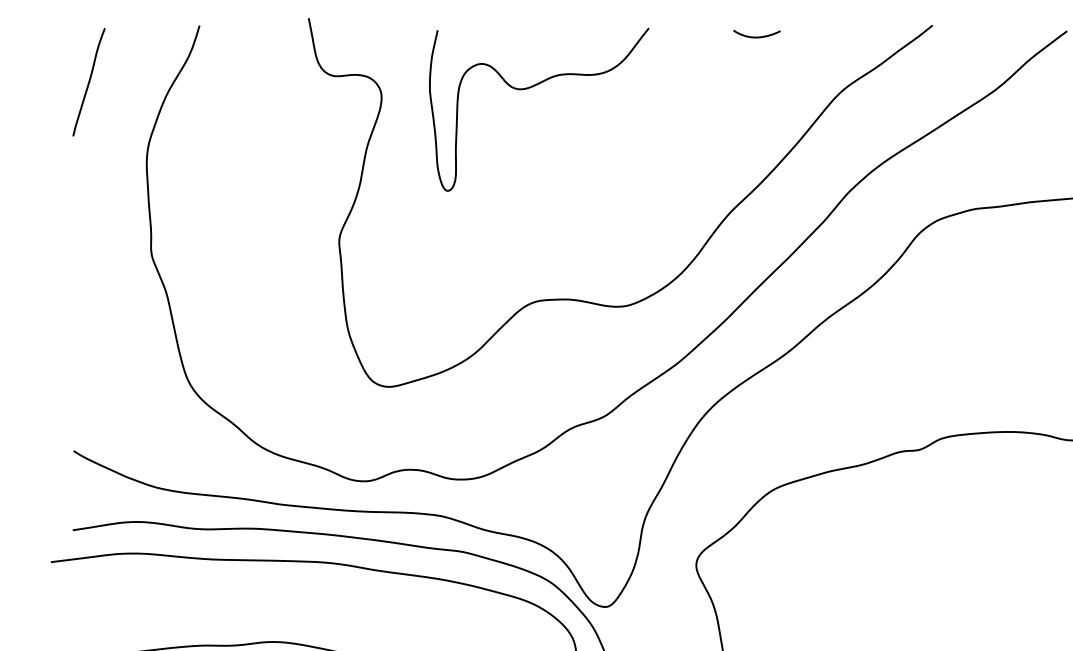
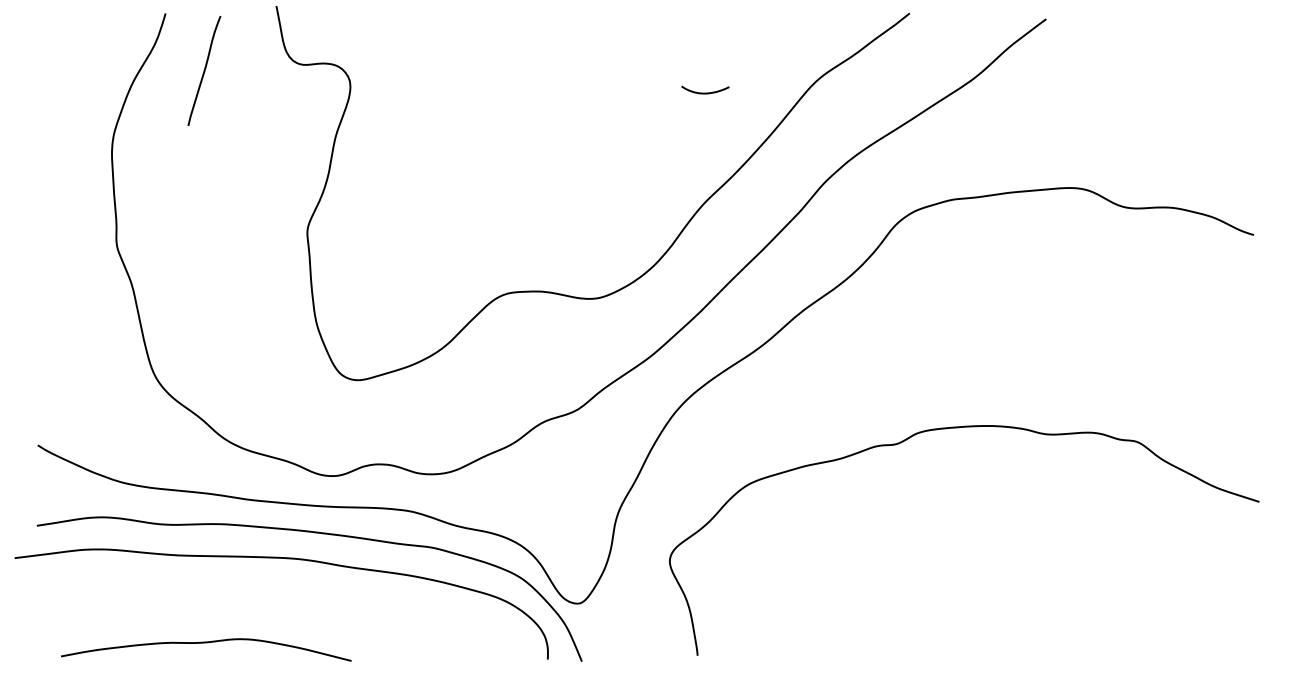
curve: (757, 36) -> (705, 92), moved
curve: (89, 81) -> (204, 70), moved
curve: (532, 87) -> (503, 76), removed

